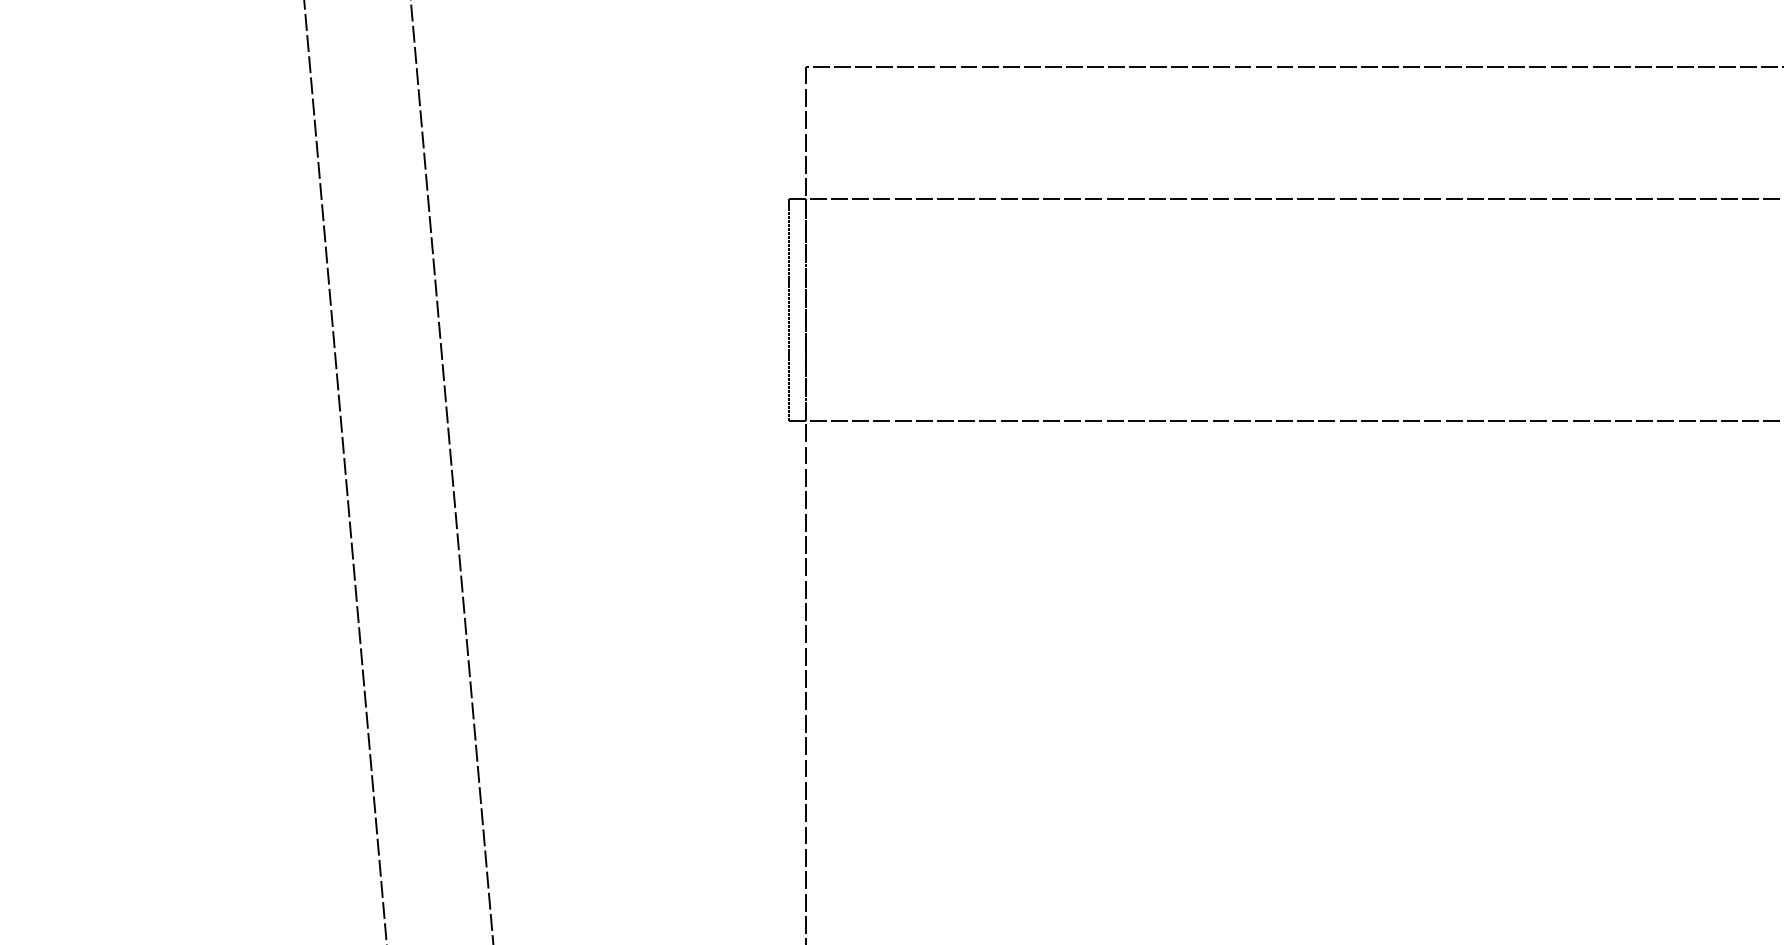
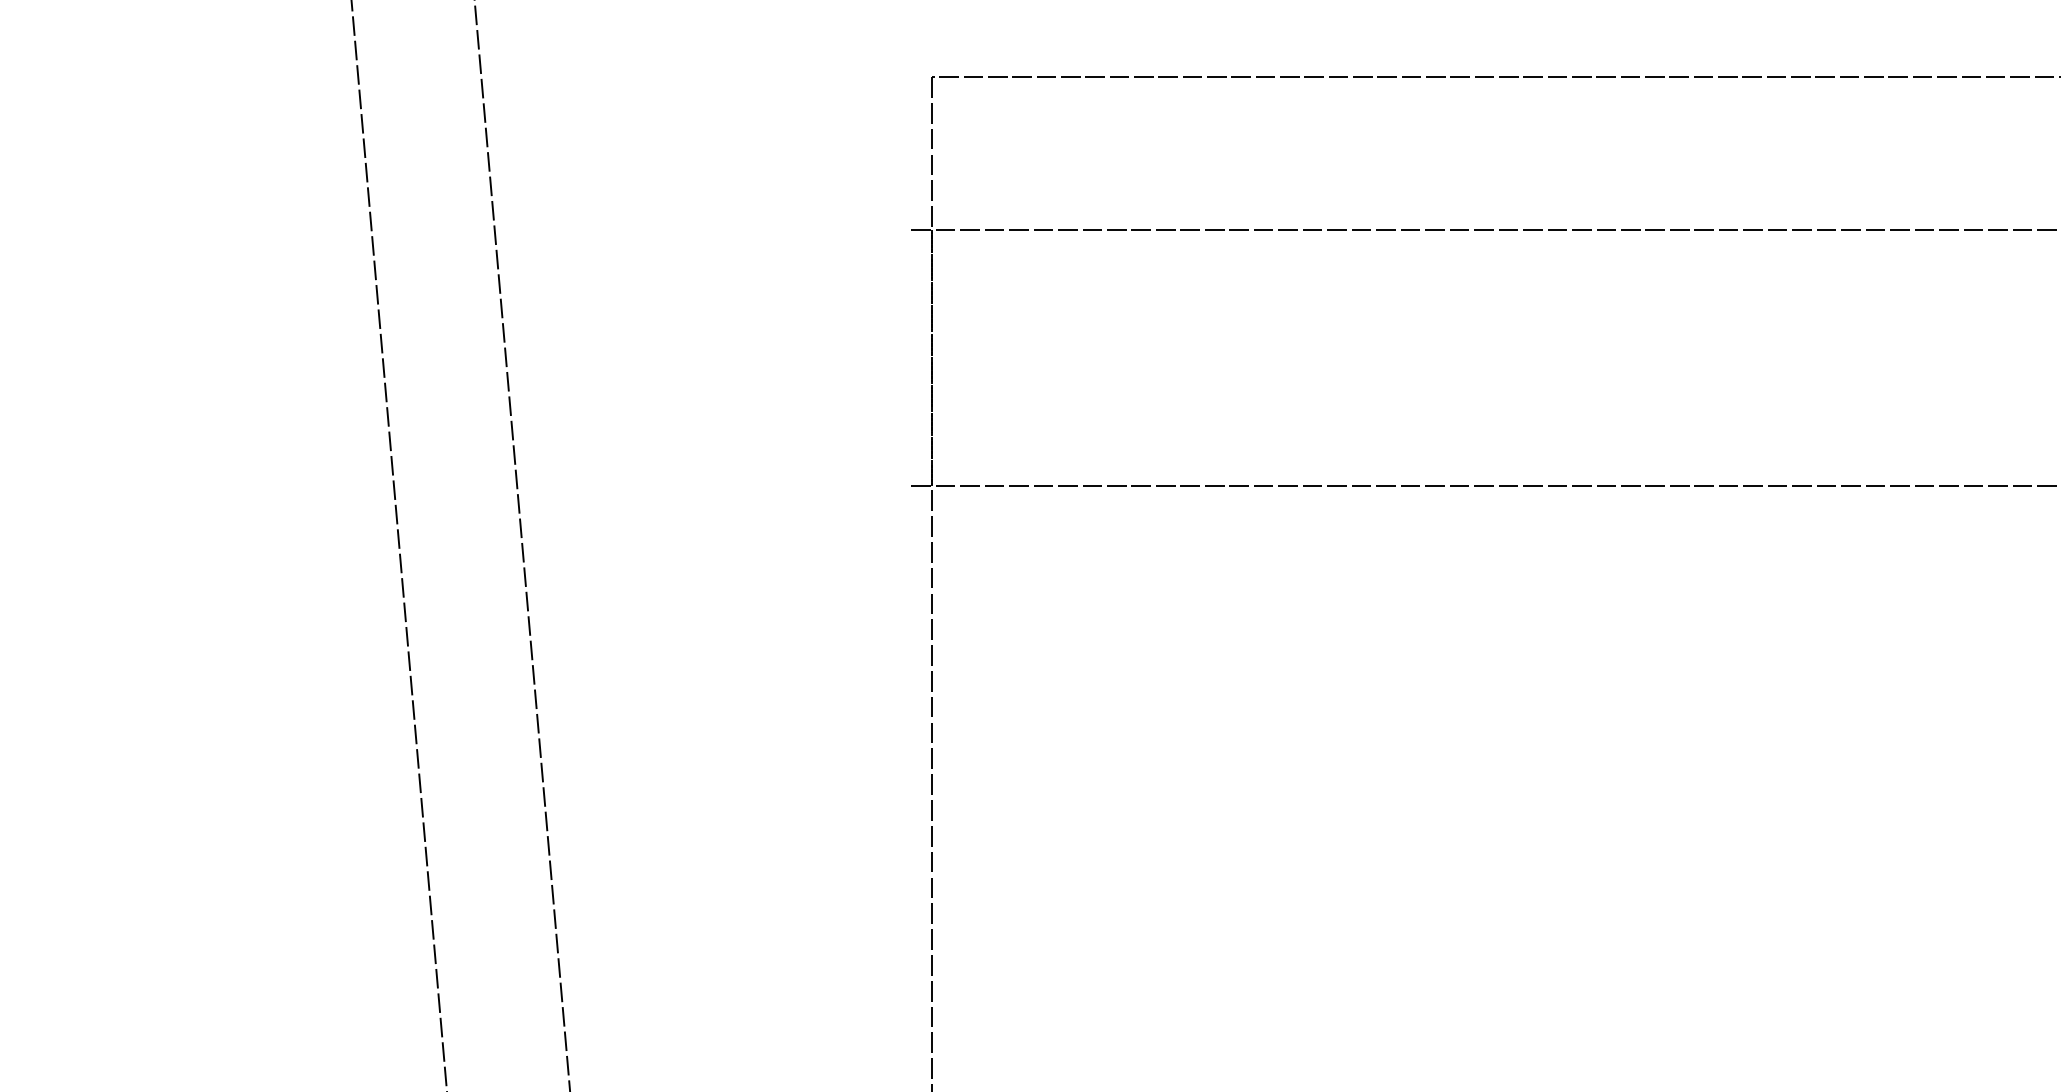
line: (788, 309) -> (910, 357), removed

